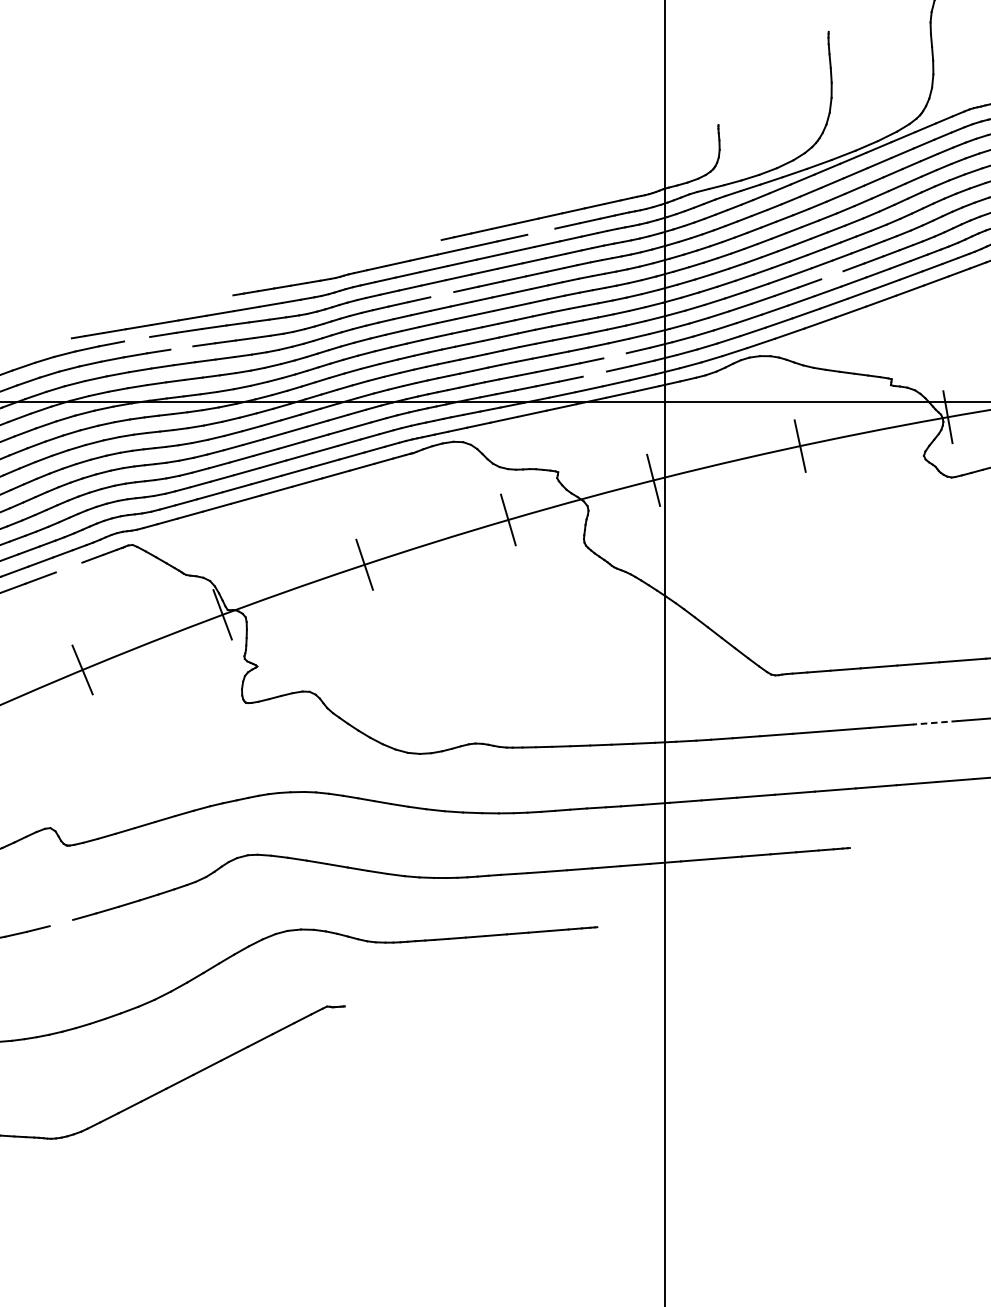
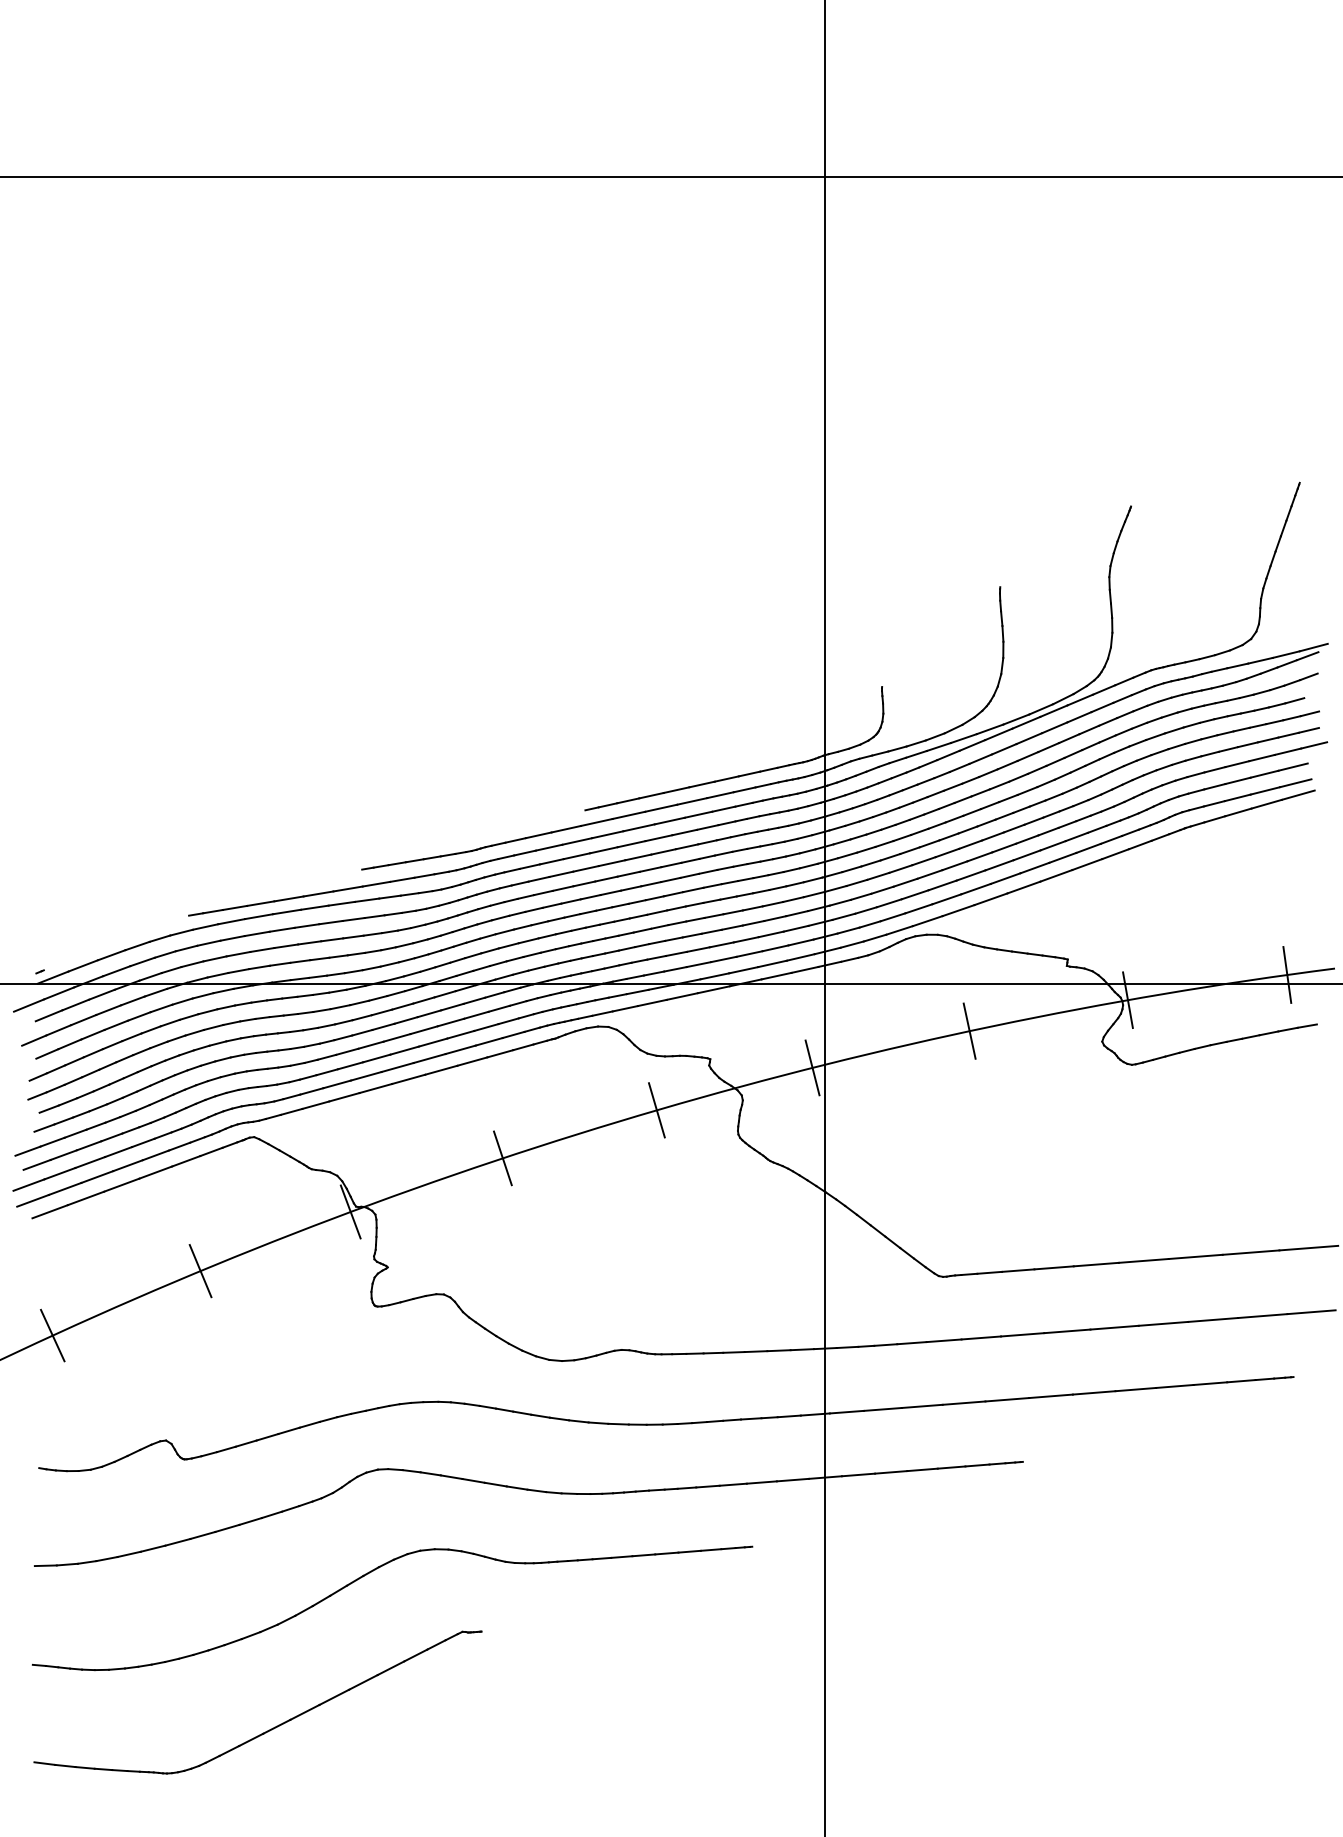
line: (541, 231) -> (692, 801), added
line: (832, 274) -> (1004, 847), added
line: (441, 294) -> (585, 868), added
line: (136, 339) -> (258, 916), added
line: (181, 347) -> (306, 925), added
line: (614, 355) -> (770, 934), added
line: (594, 373) -> (749, 953), added
line: (68, 567) -> (185, 1161), added
line: (935, 722) -> (1114, 1327), dashed -> solid
line: (61, 922) -> (177, 1541), added

